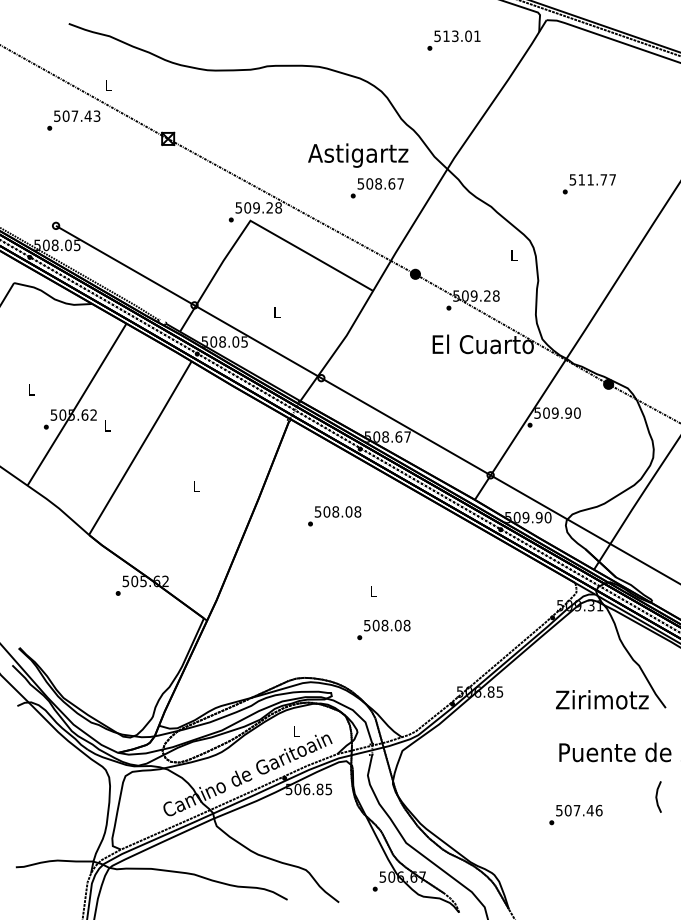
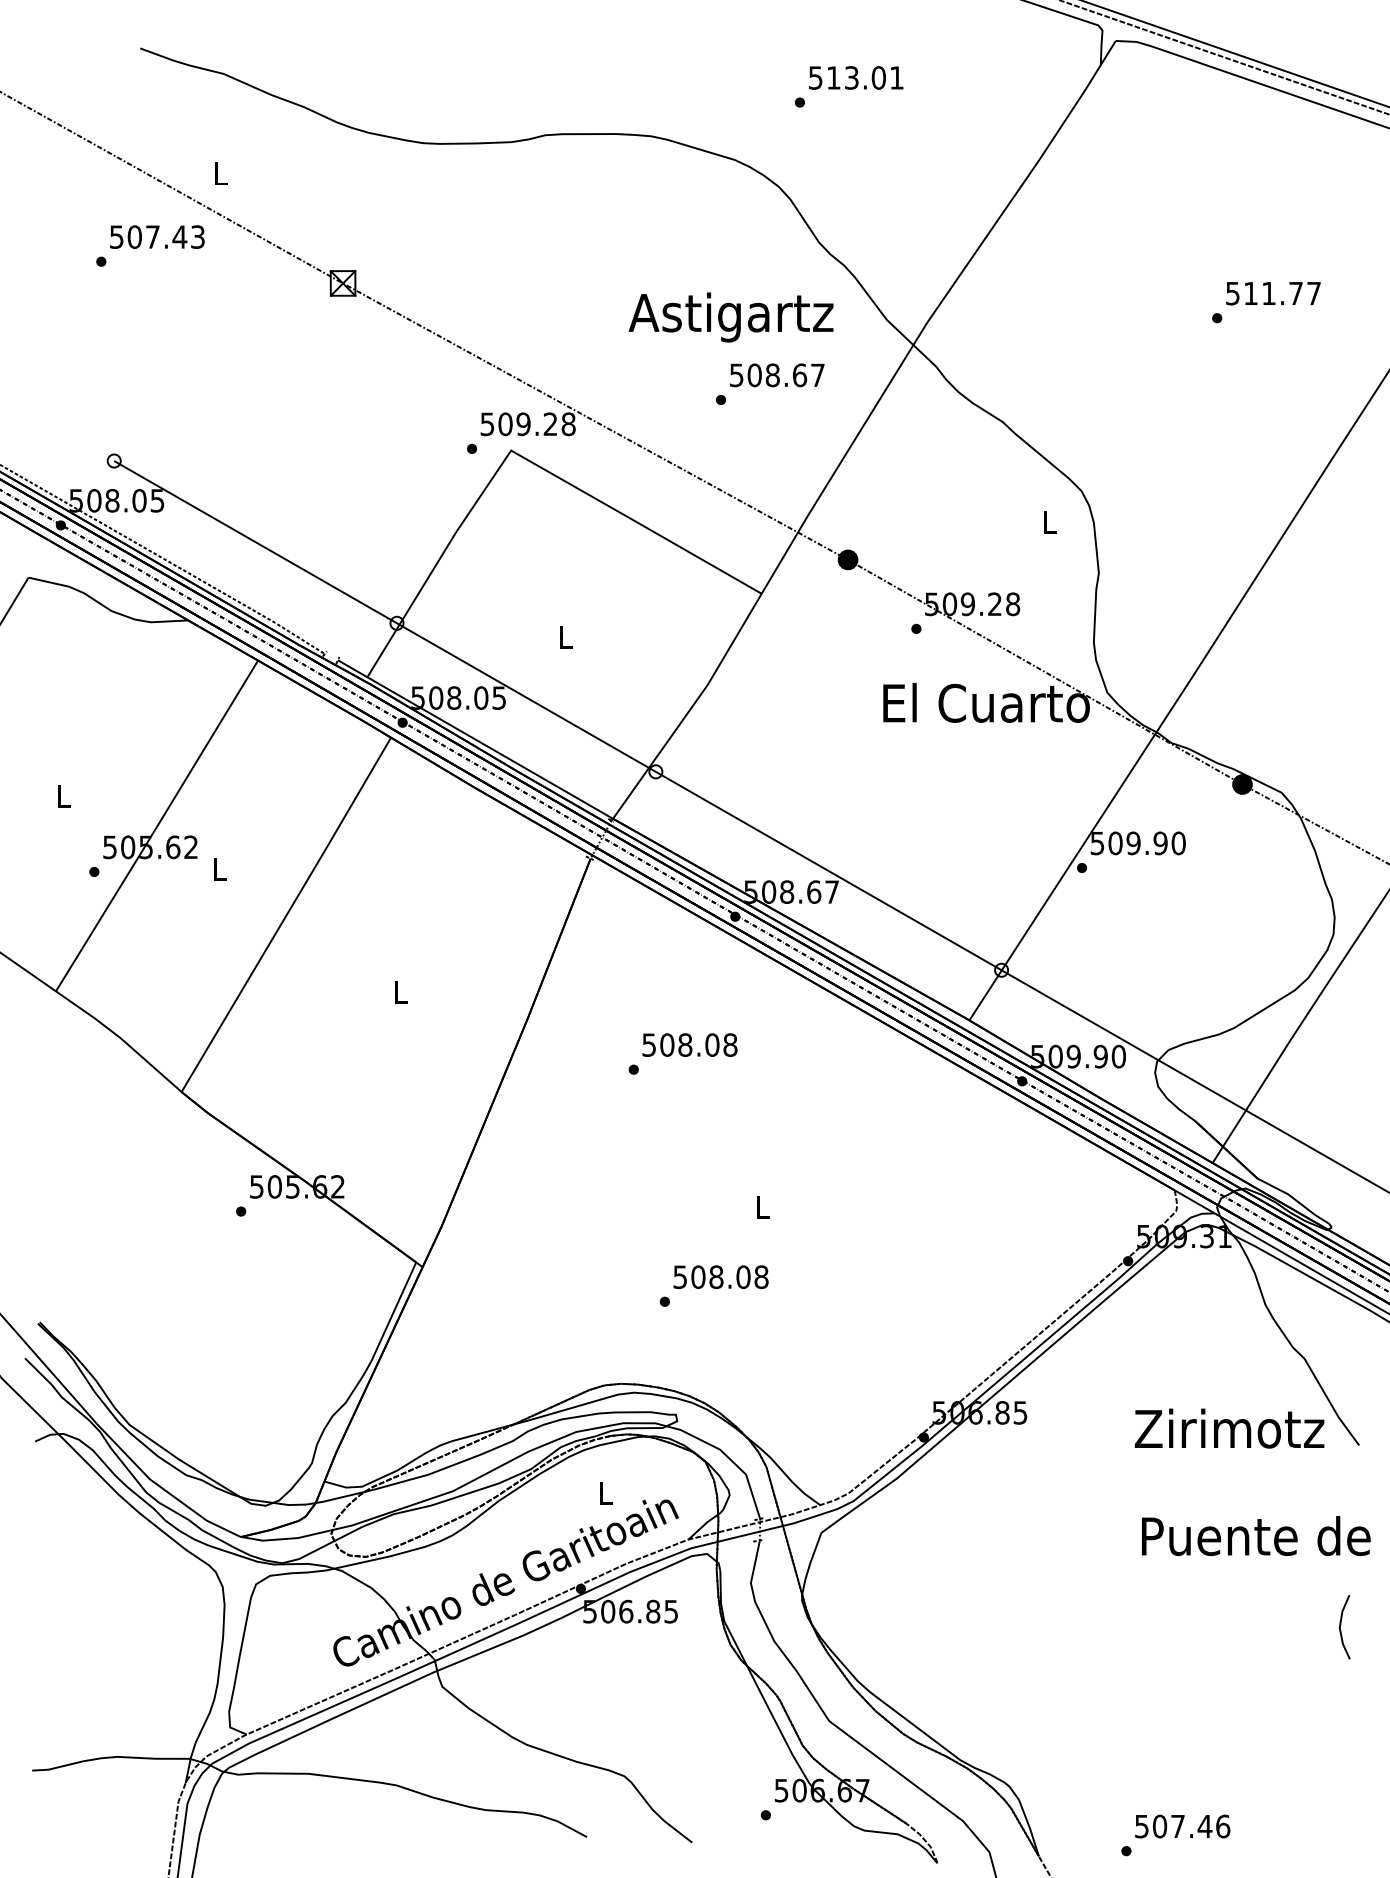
text: (453, 40) -> (848, 86), moved
text: (588, 184) -> (1264, 302), moved
text: (383, 629) -> (713, 1285), moved
text: (575, 815) -> (1174, 1836), moved

